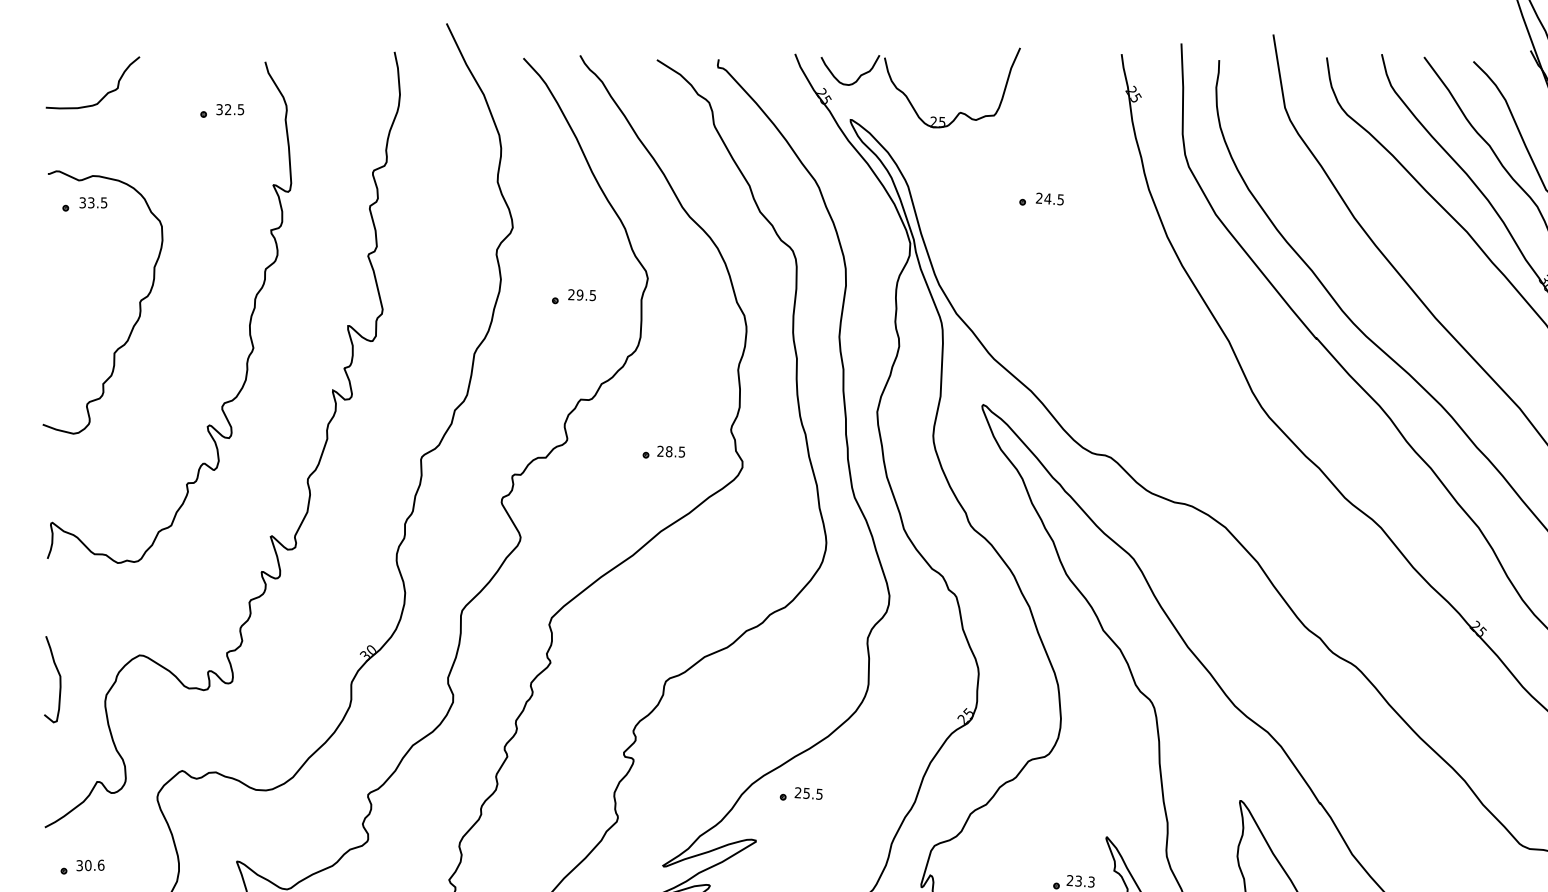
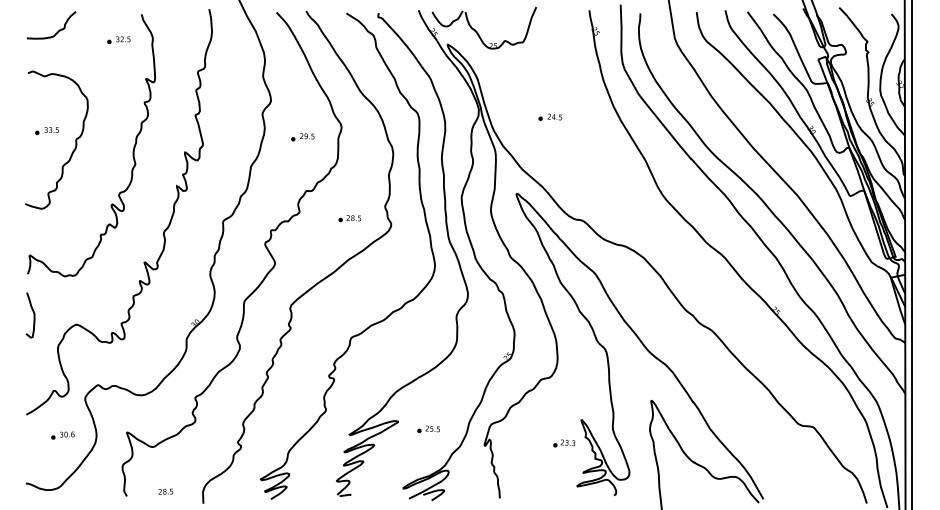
part: (1041, 197) -> (550, 116), moved
part: (83, 205) -> (46, 131), moved
curve: (58, 679) -> (33, 315), moved
part: (800, 794) -> (428, 429), moved
part: (81, 867) -> (62, 435), moved

